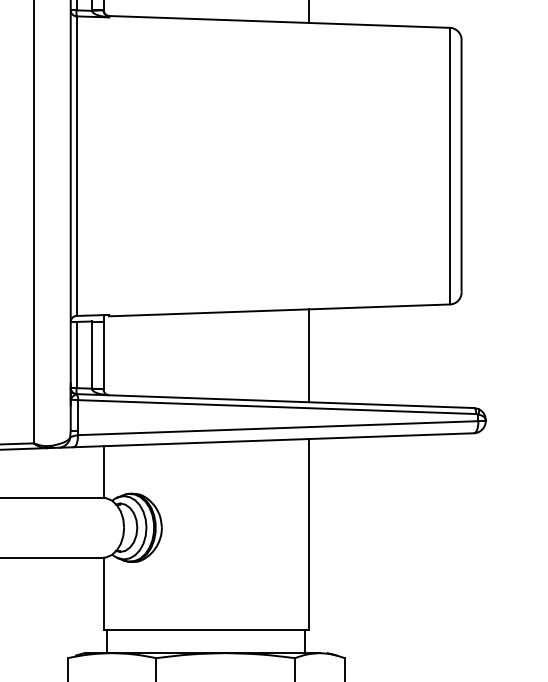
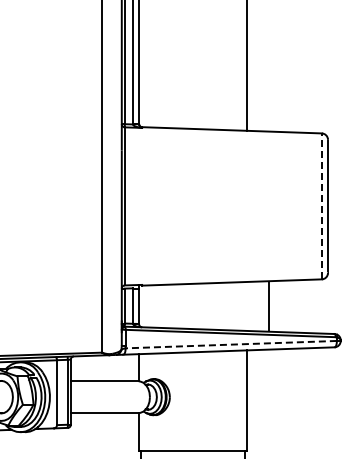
line: (449, 166) -> (321, 206), solid -> dashed
line: (309, 353) -> (269, 305), moved
line: (278, 427) -> (231, 344), solid -> dashed

